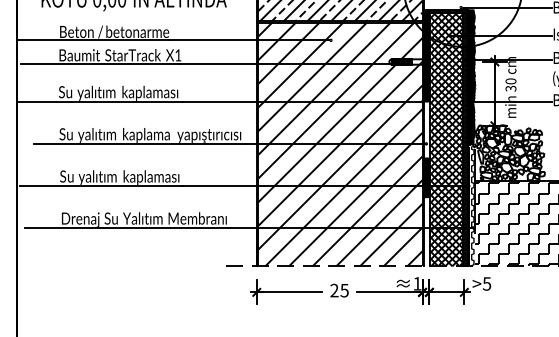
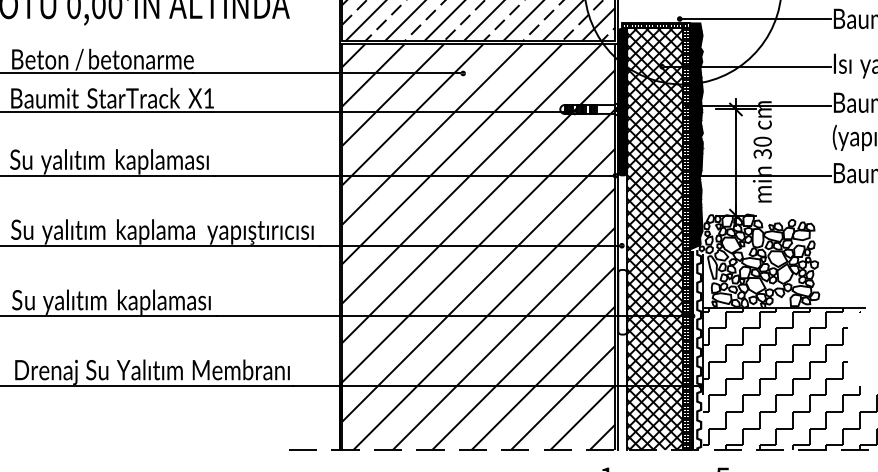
fill: (426, 177) -> (622, 301), removed

